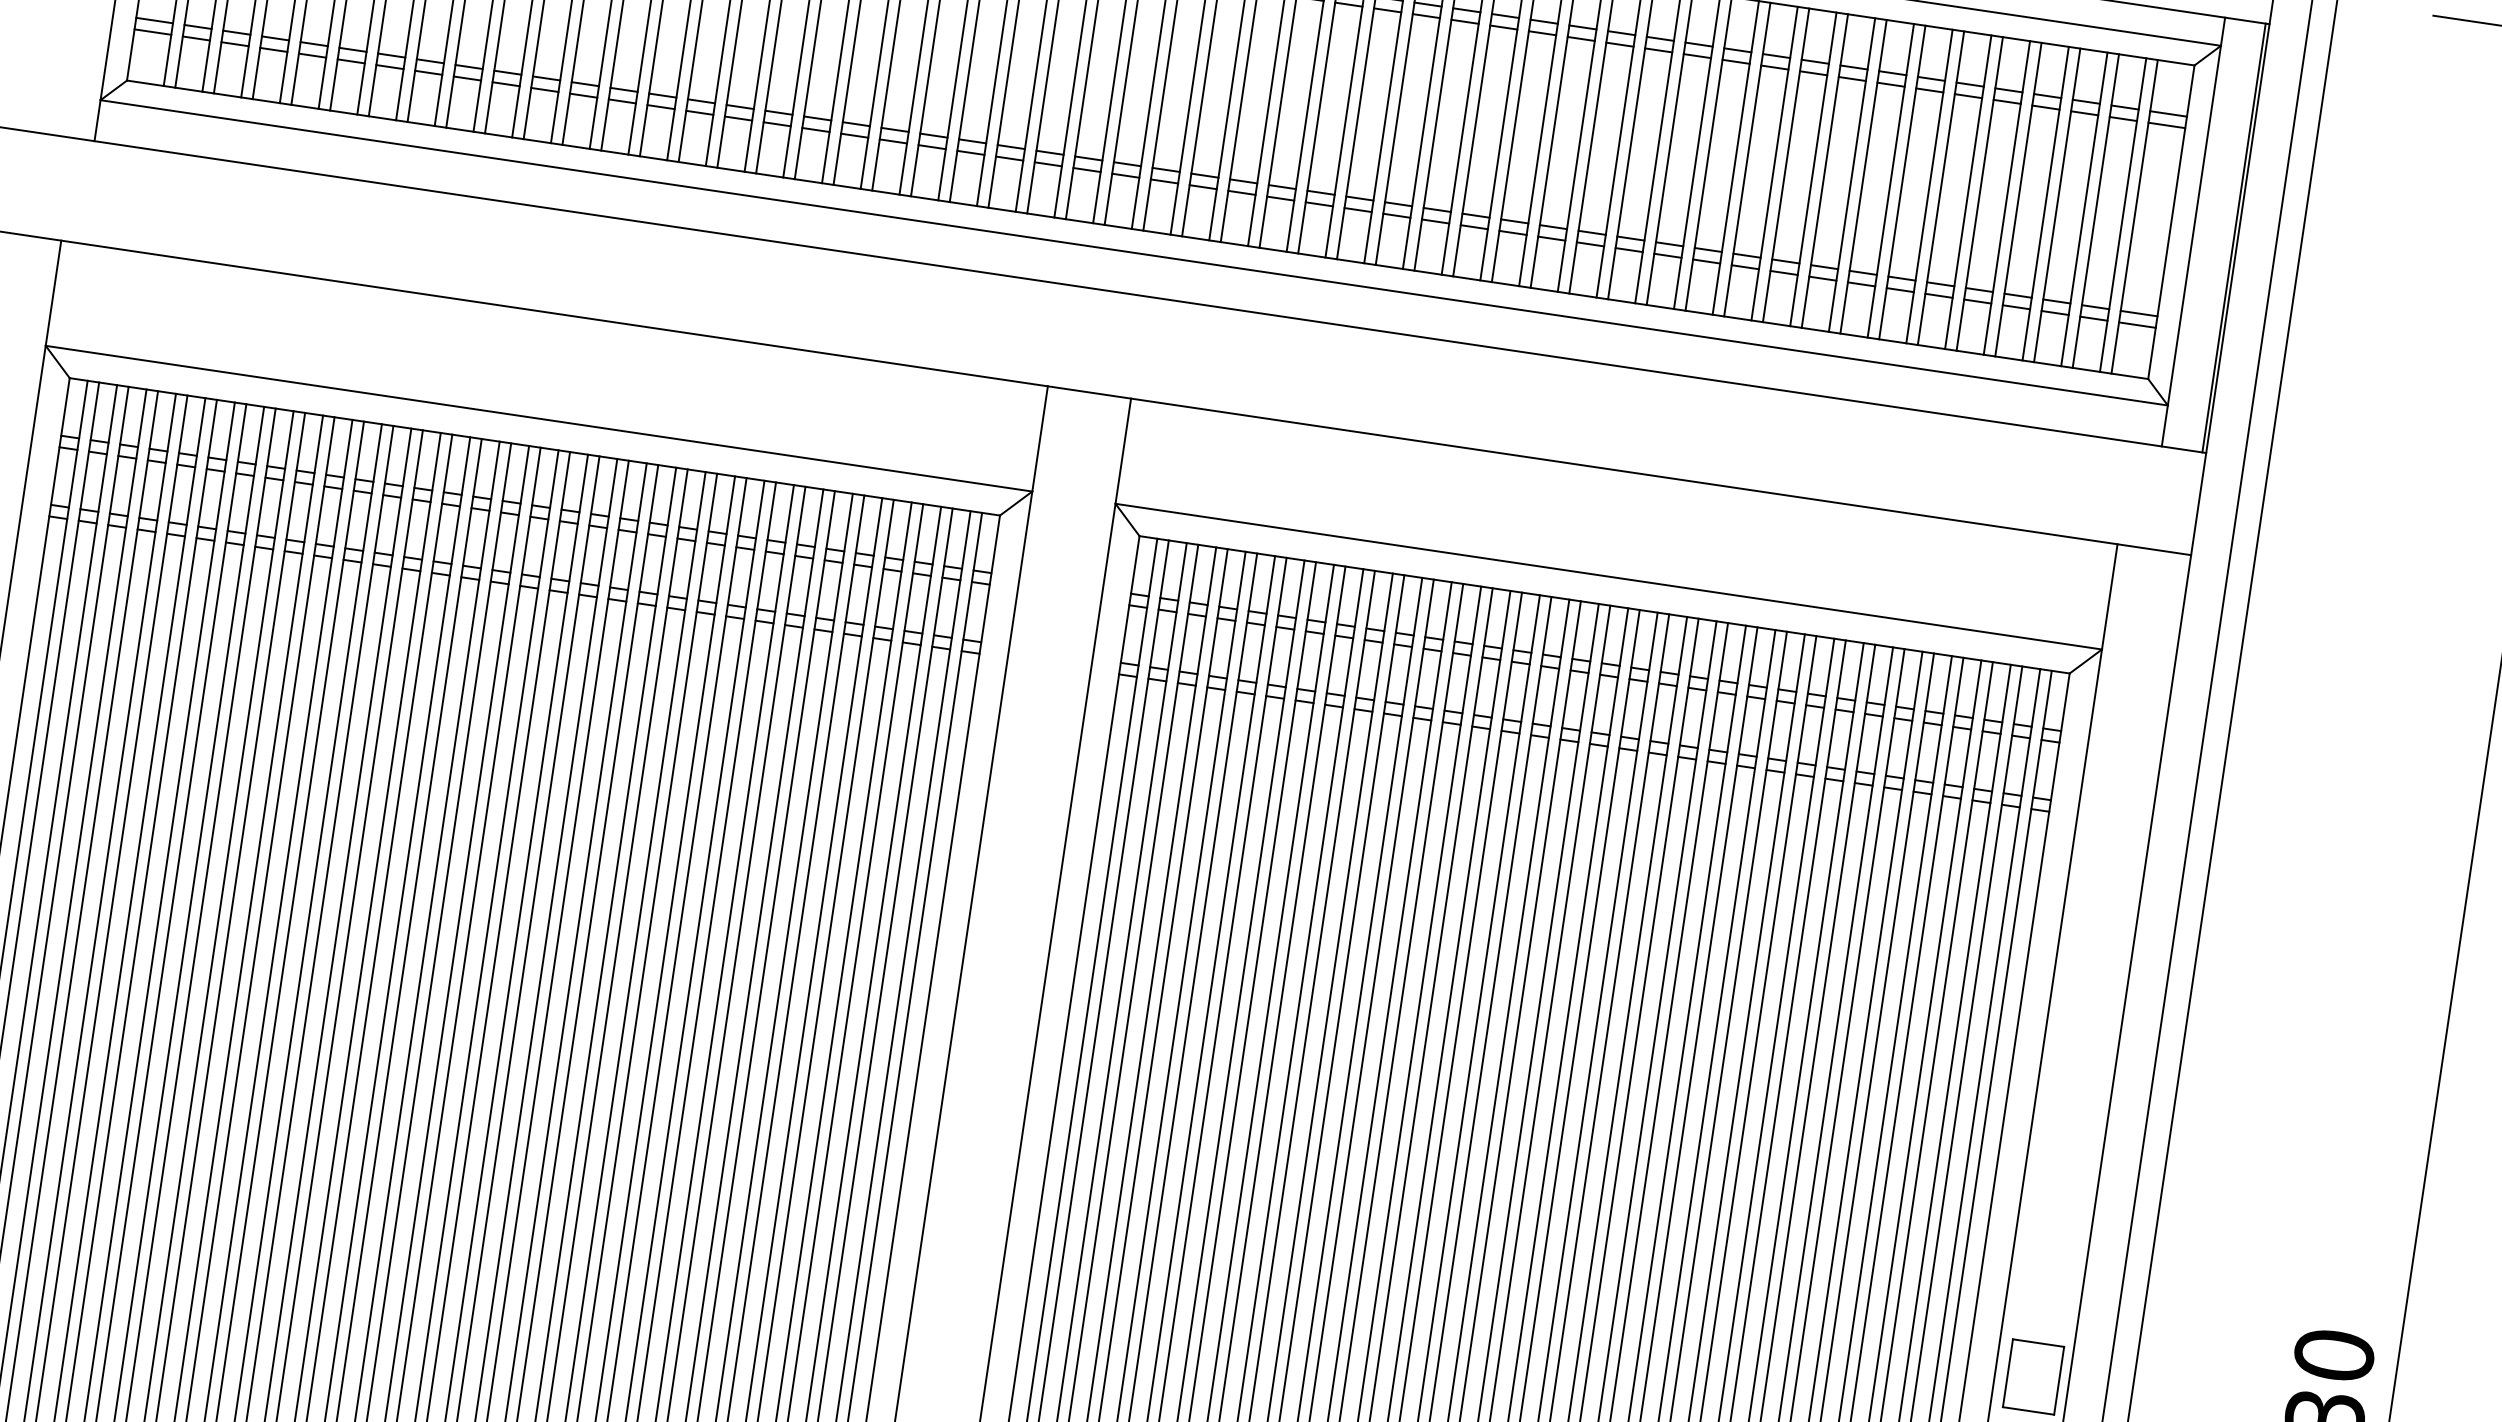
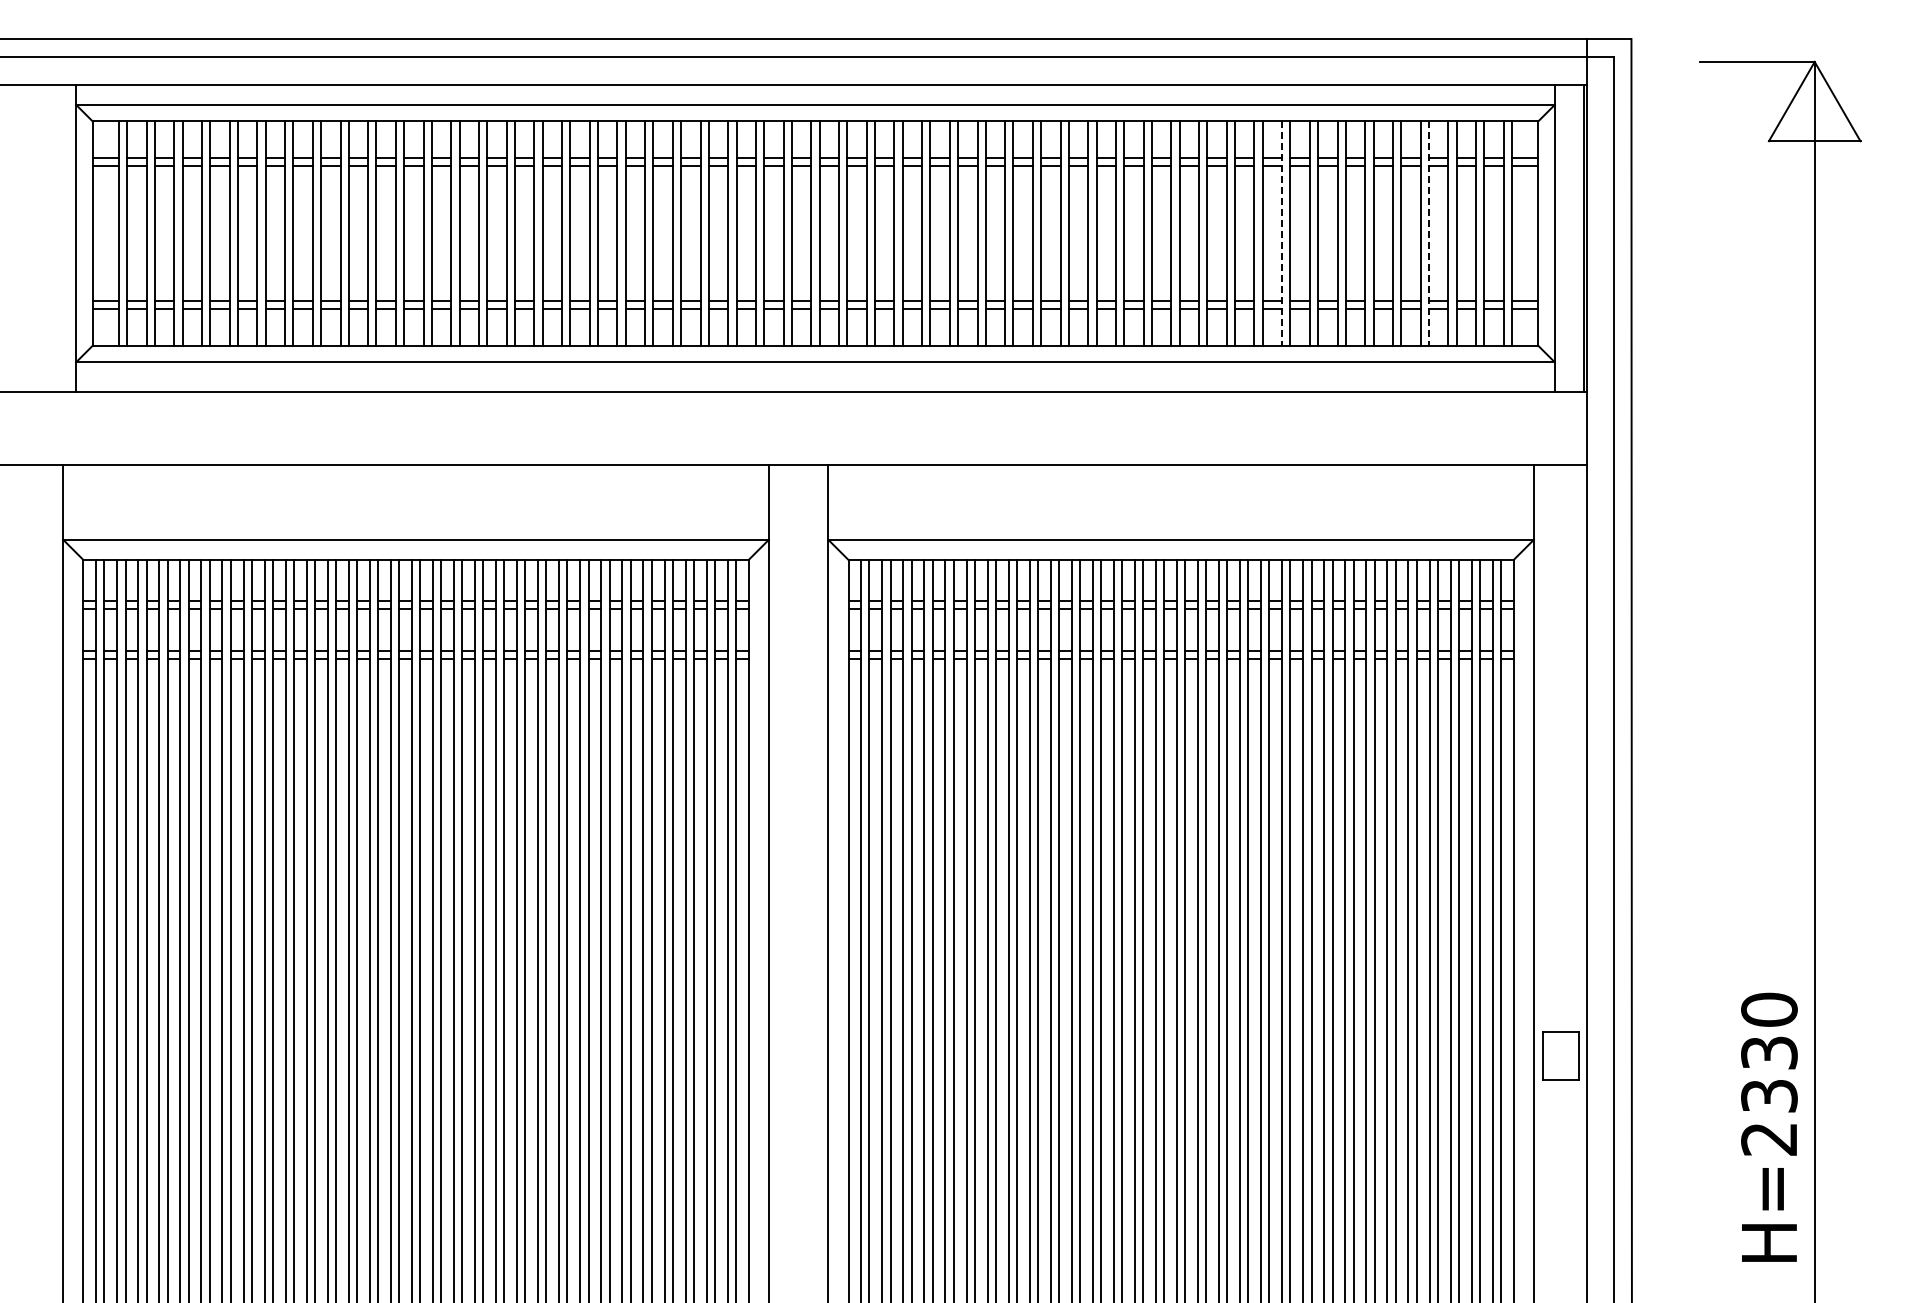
line: (1813, 170) -> (1282, 234), solid -> dashed
line: (2017, 200) -> (1428, 234), solid -> dashed

